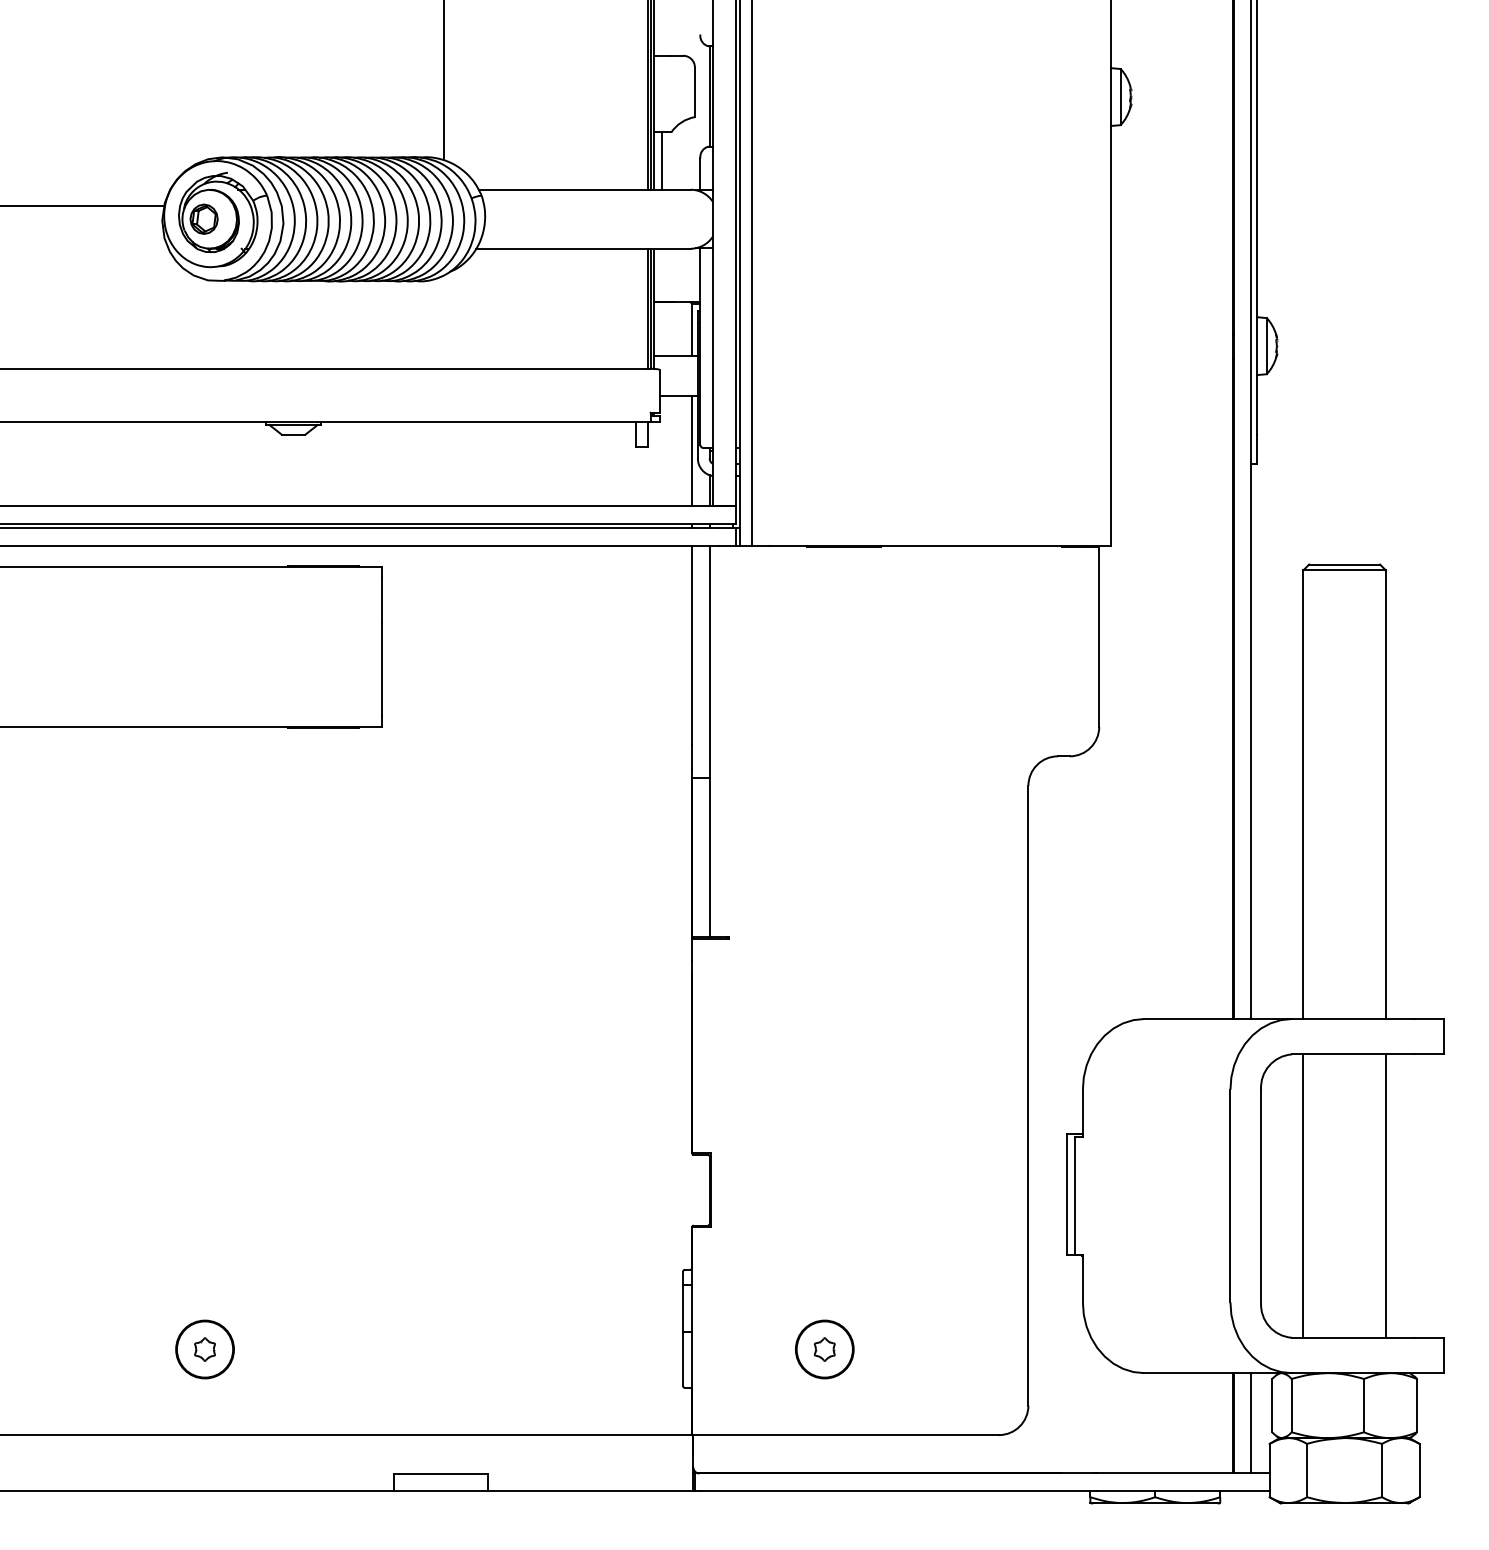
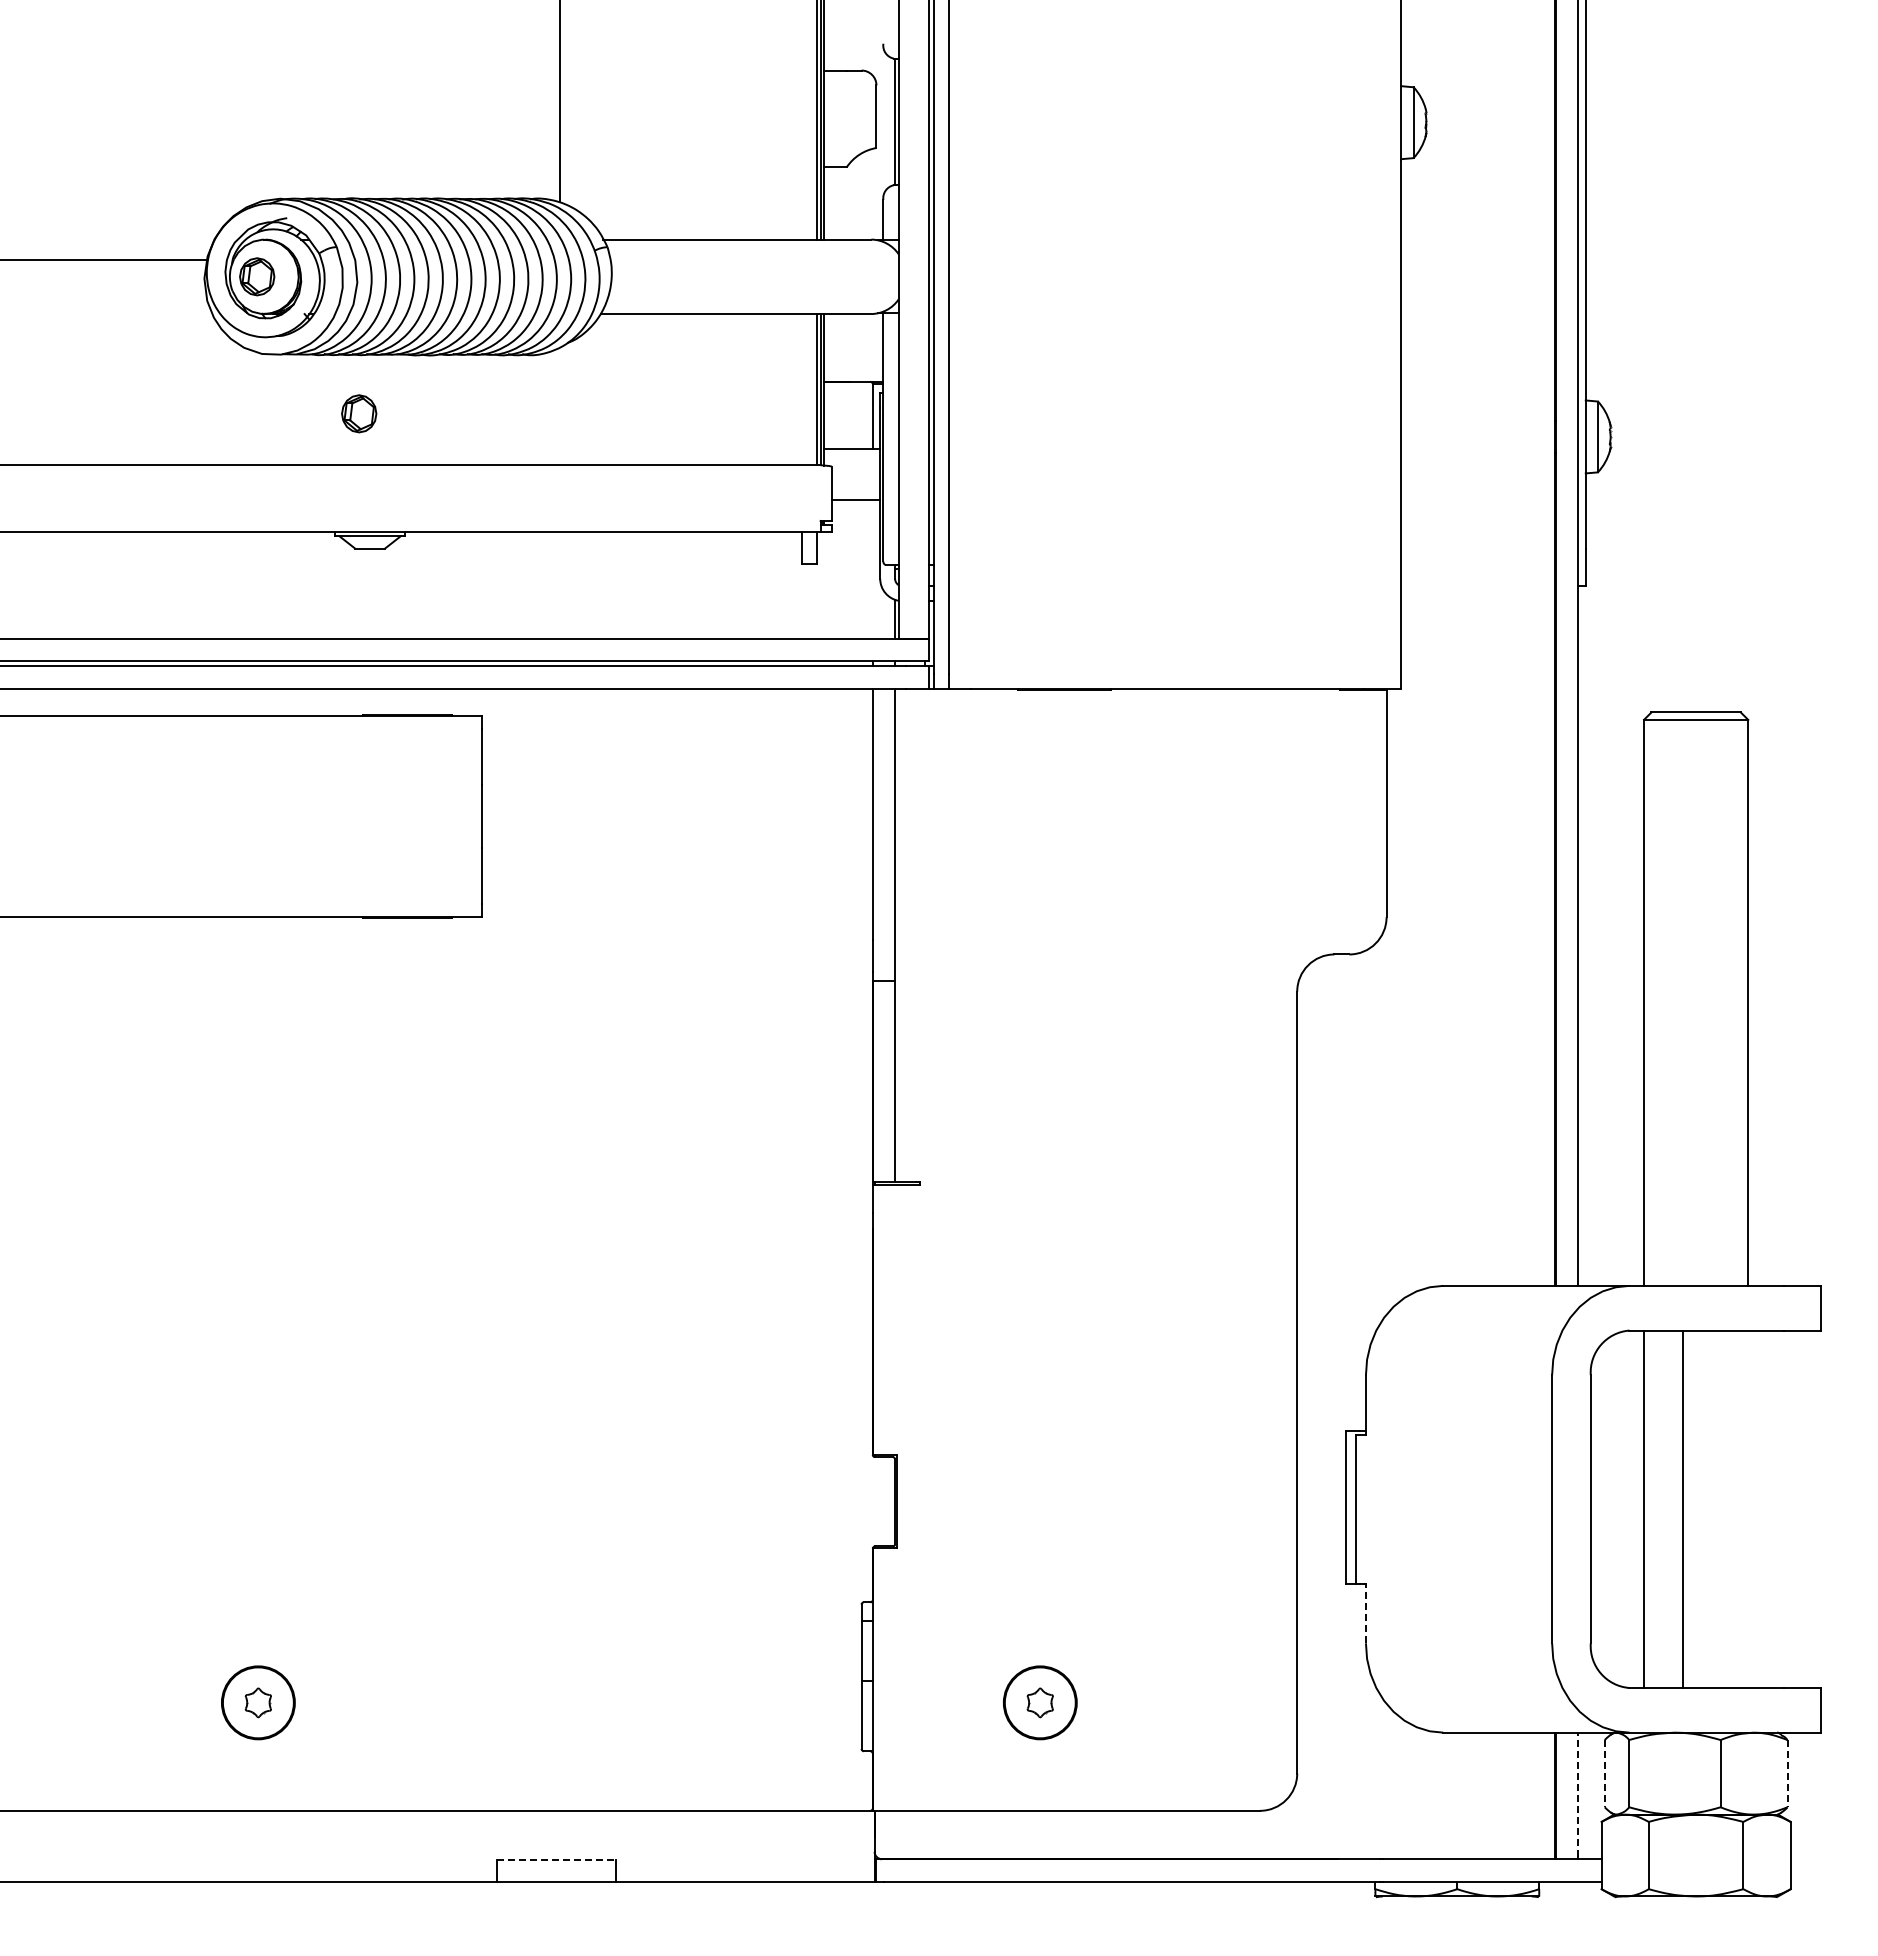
line: (662, 161) -> (835, 203), removed
part: (285, 327) -> (359, 413), added
line: (691, 450) -> (872, 568), removed
line: (1386, 1195) -> (1683, 1508), moved
line: (1082, 1278) -> (1365, 1613), solid -> dashed
line: (1271, 1405) -> (1604, 1773), solid -> dashed
line: (1417, 1405) -> (1787, 1773), solid -> dashed
line: (1251, 1422) -> (1578, 1794), solid -> dashed
line: (441, 1474) -> (556, 1860), solid -> dashed

